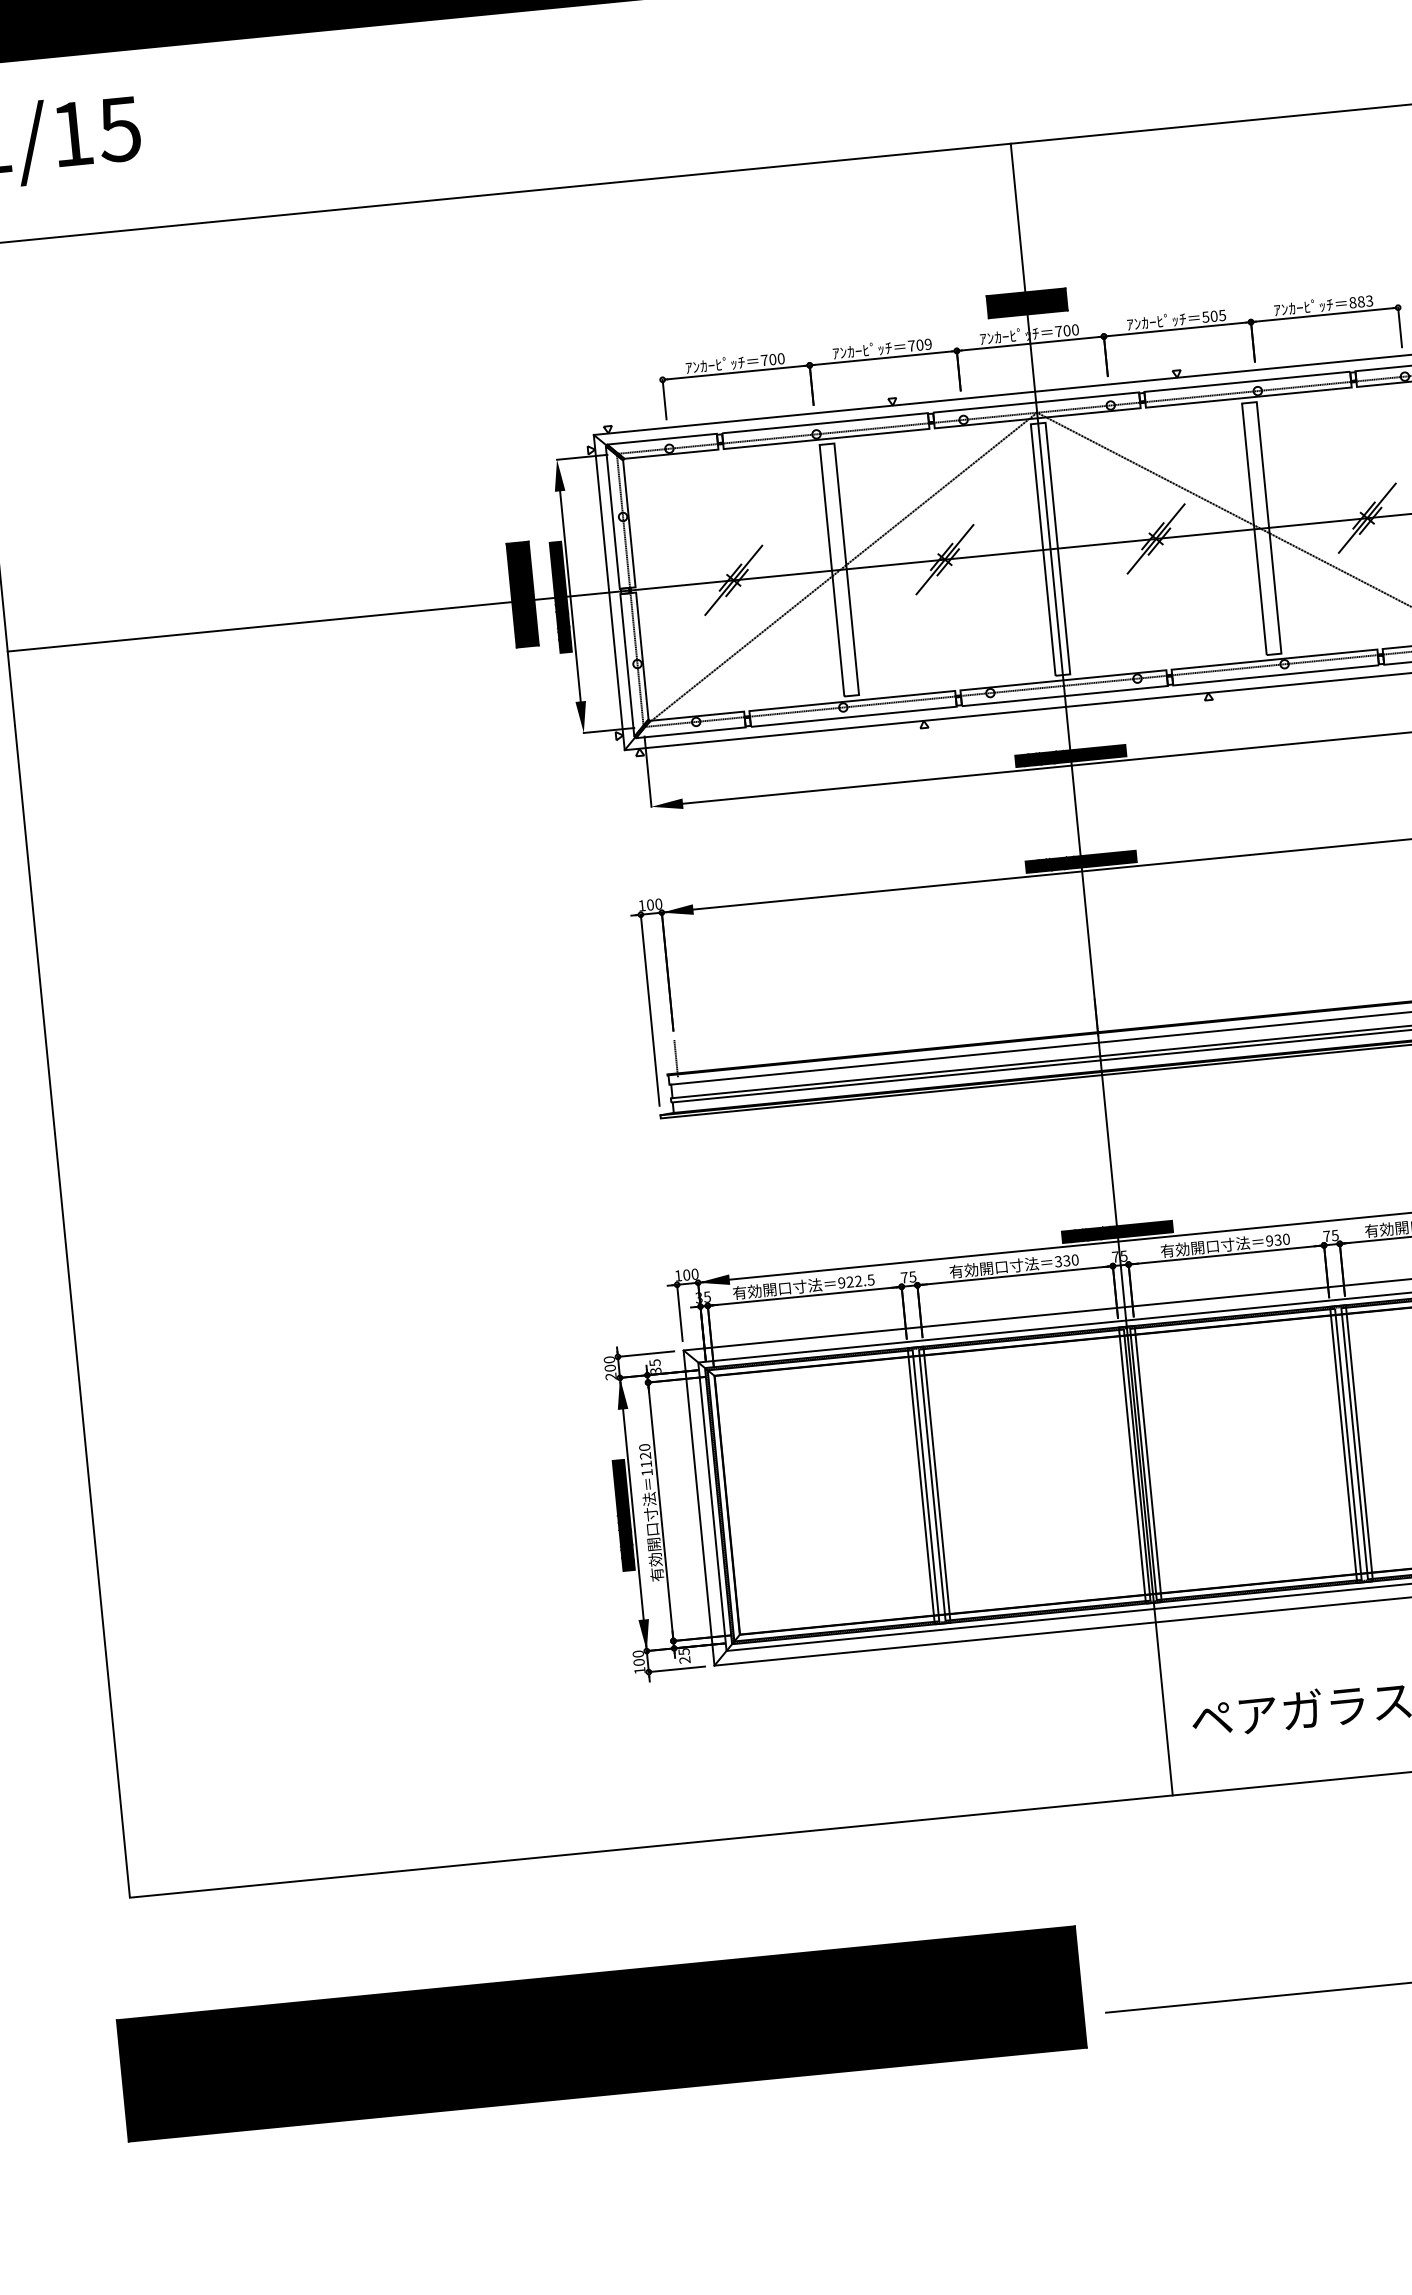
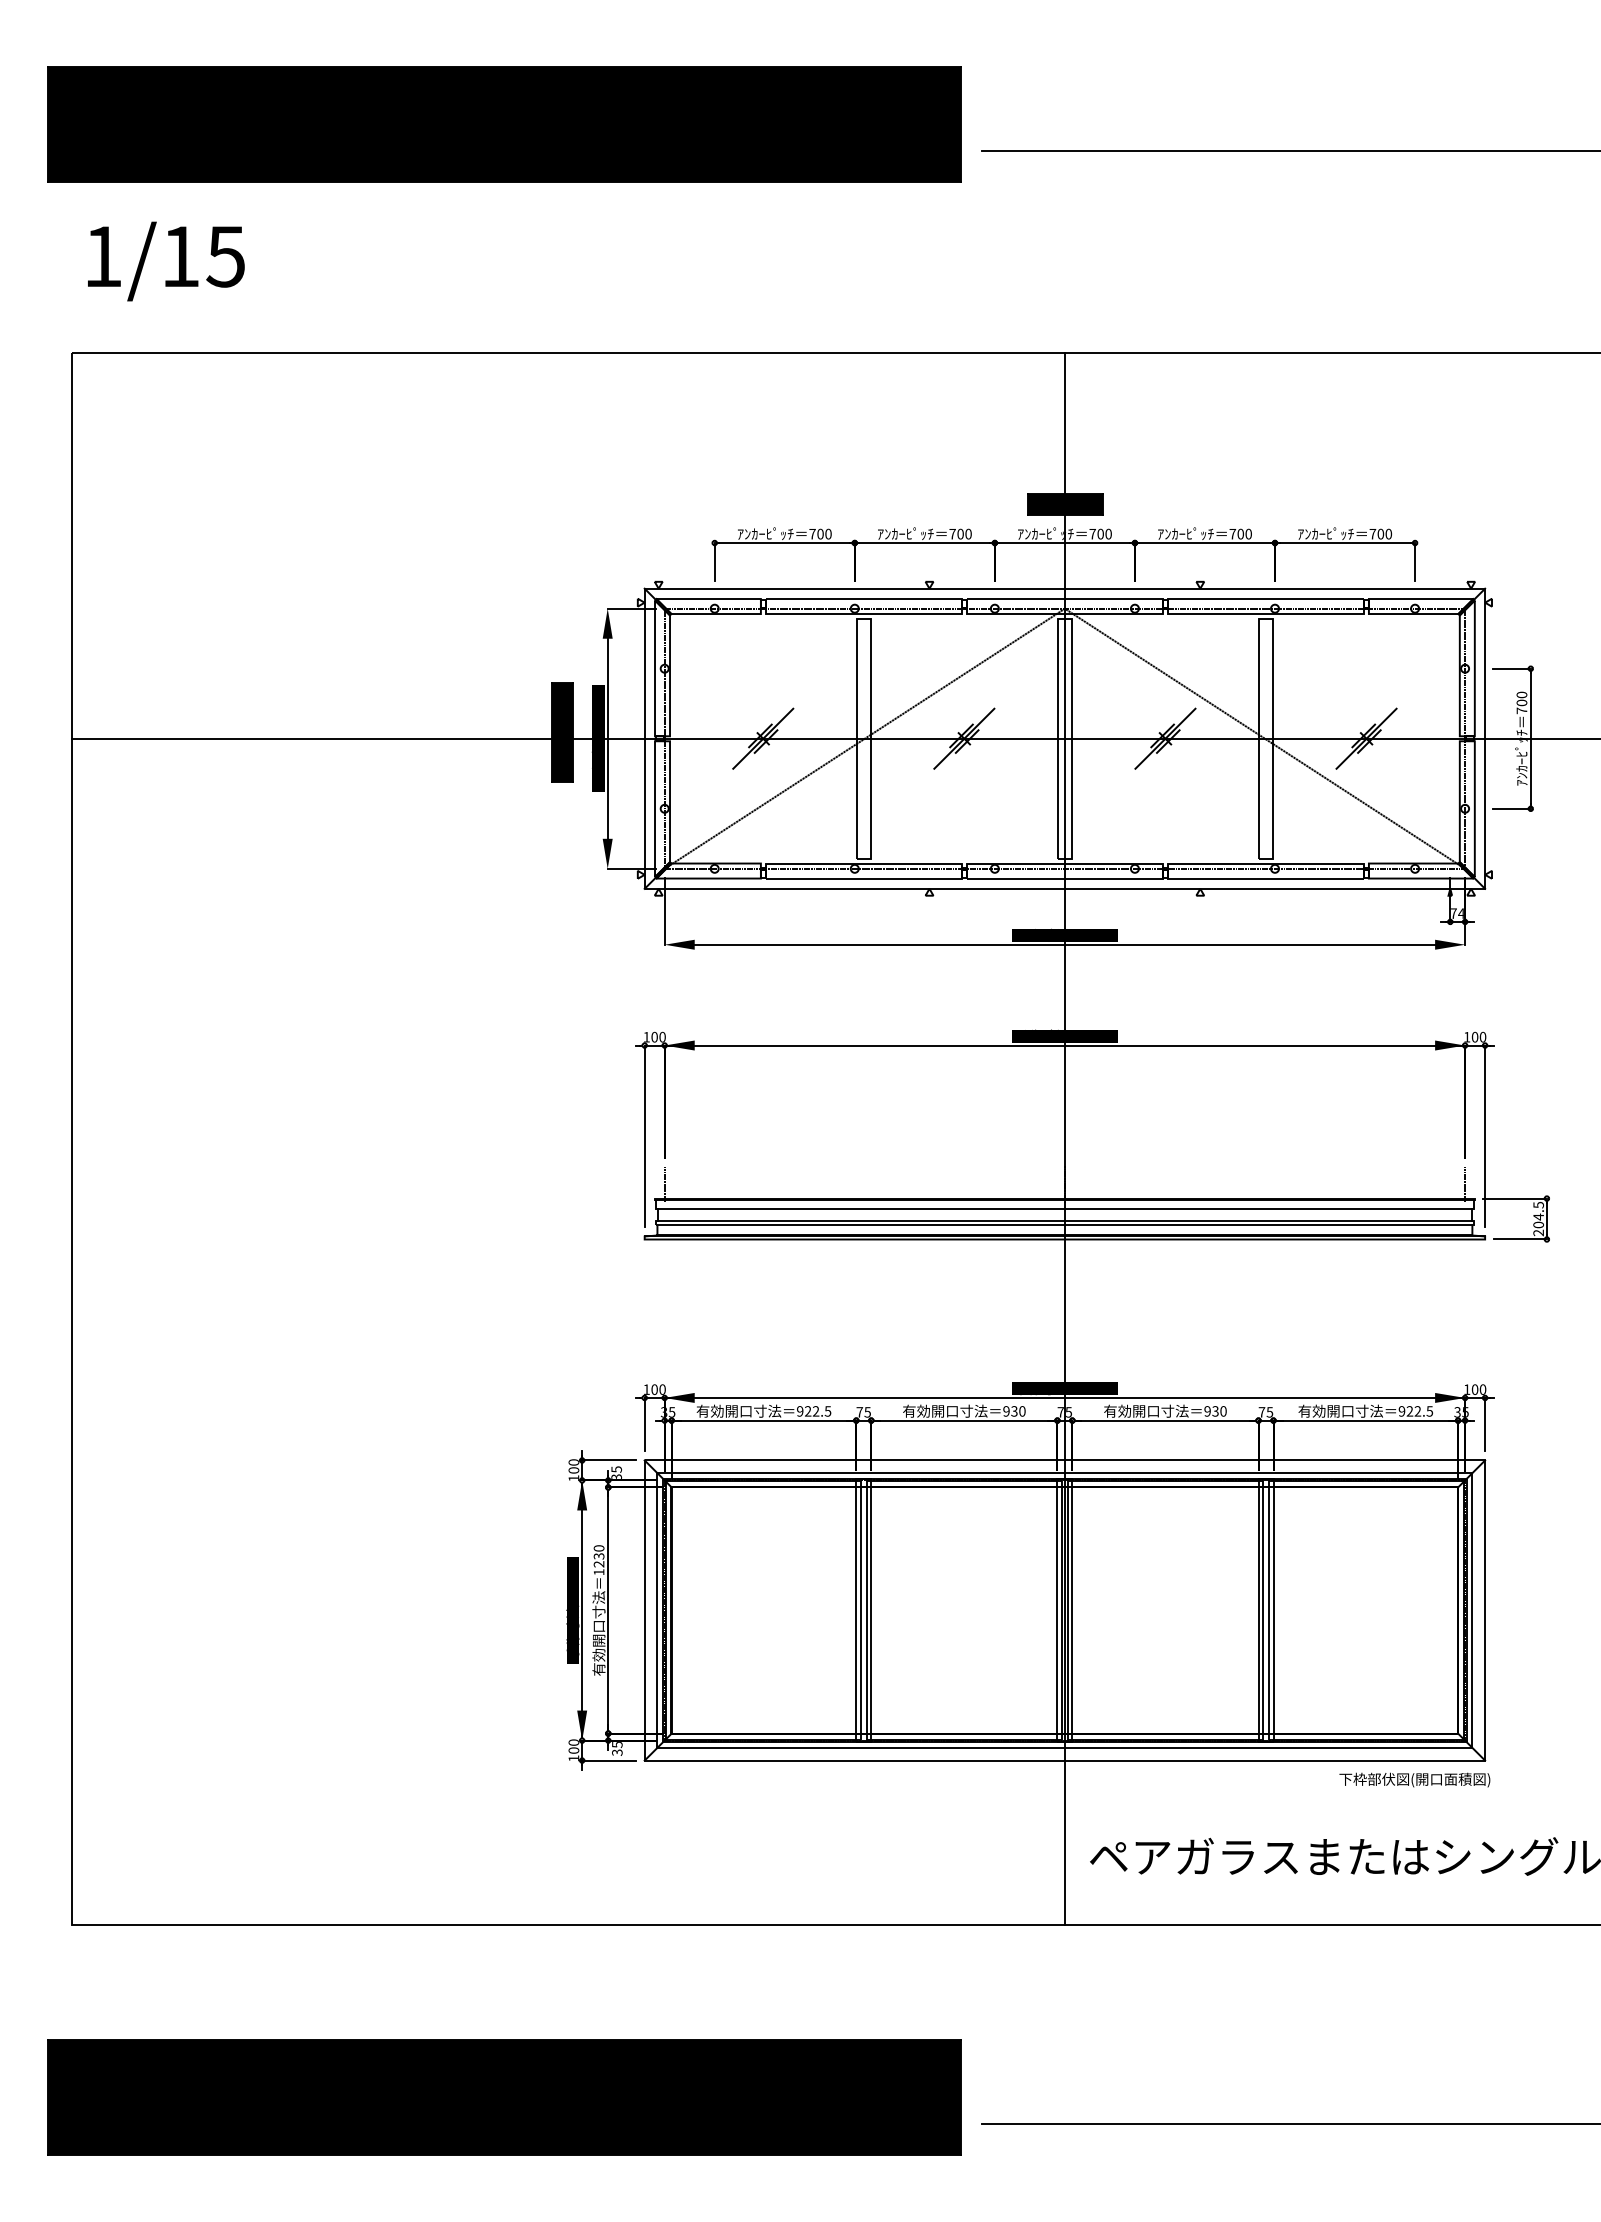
text: (1360, 301) -> (1380, 533), 883 -> 700
text: (1213, 315) -> (1240, 533), 505 -> 700
text: (928, 344) -> (968, 534), 709 -> 700
text: (1058, 1261) -> (1006, 1411), 330 -> 930
text: (610, 1376) -> (573, 1478), 200 -> 100
text: (645, 1460) -> (598, 1560), 1120 -> 1230
text: (685, 1659) -> (617, 1752), 25 -> 35

